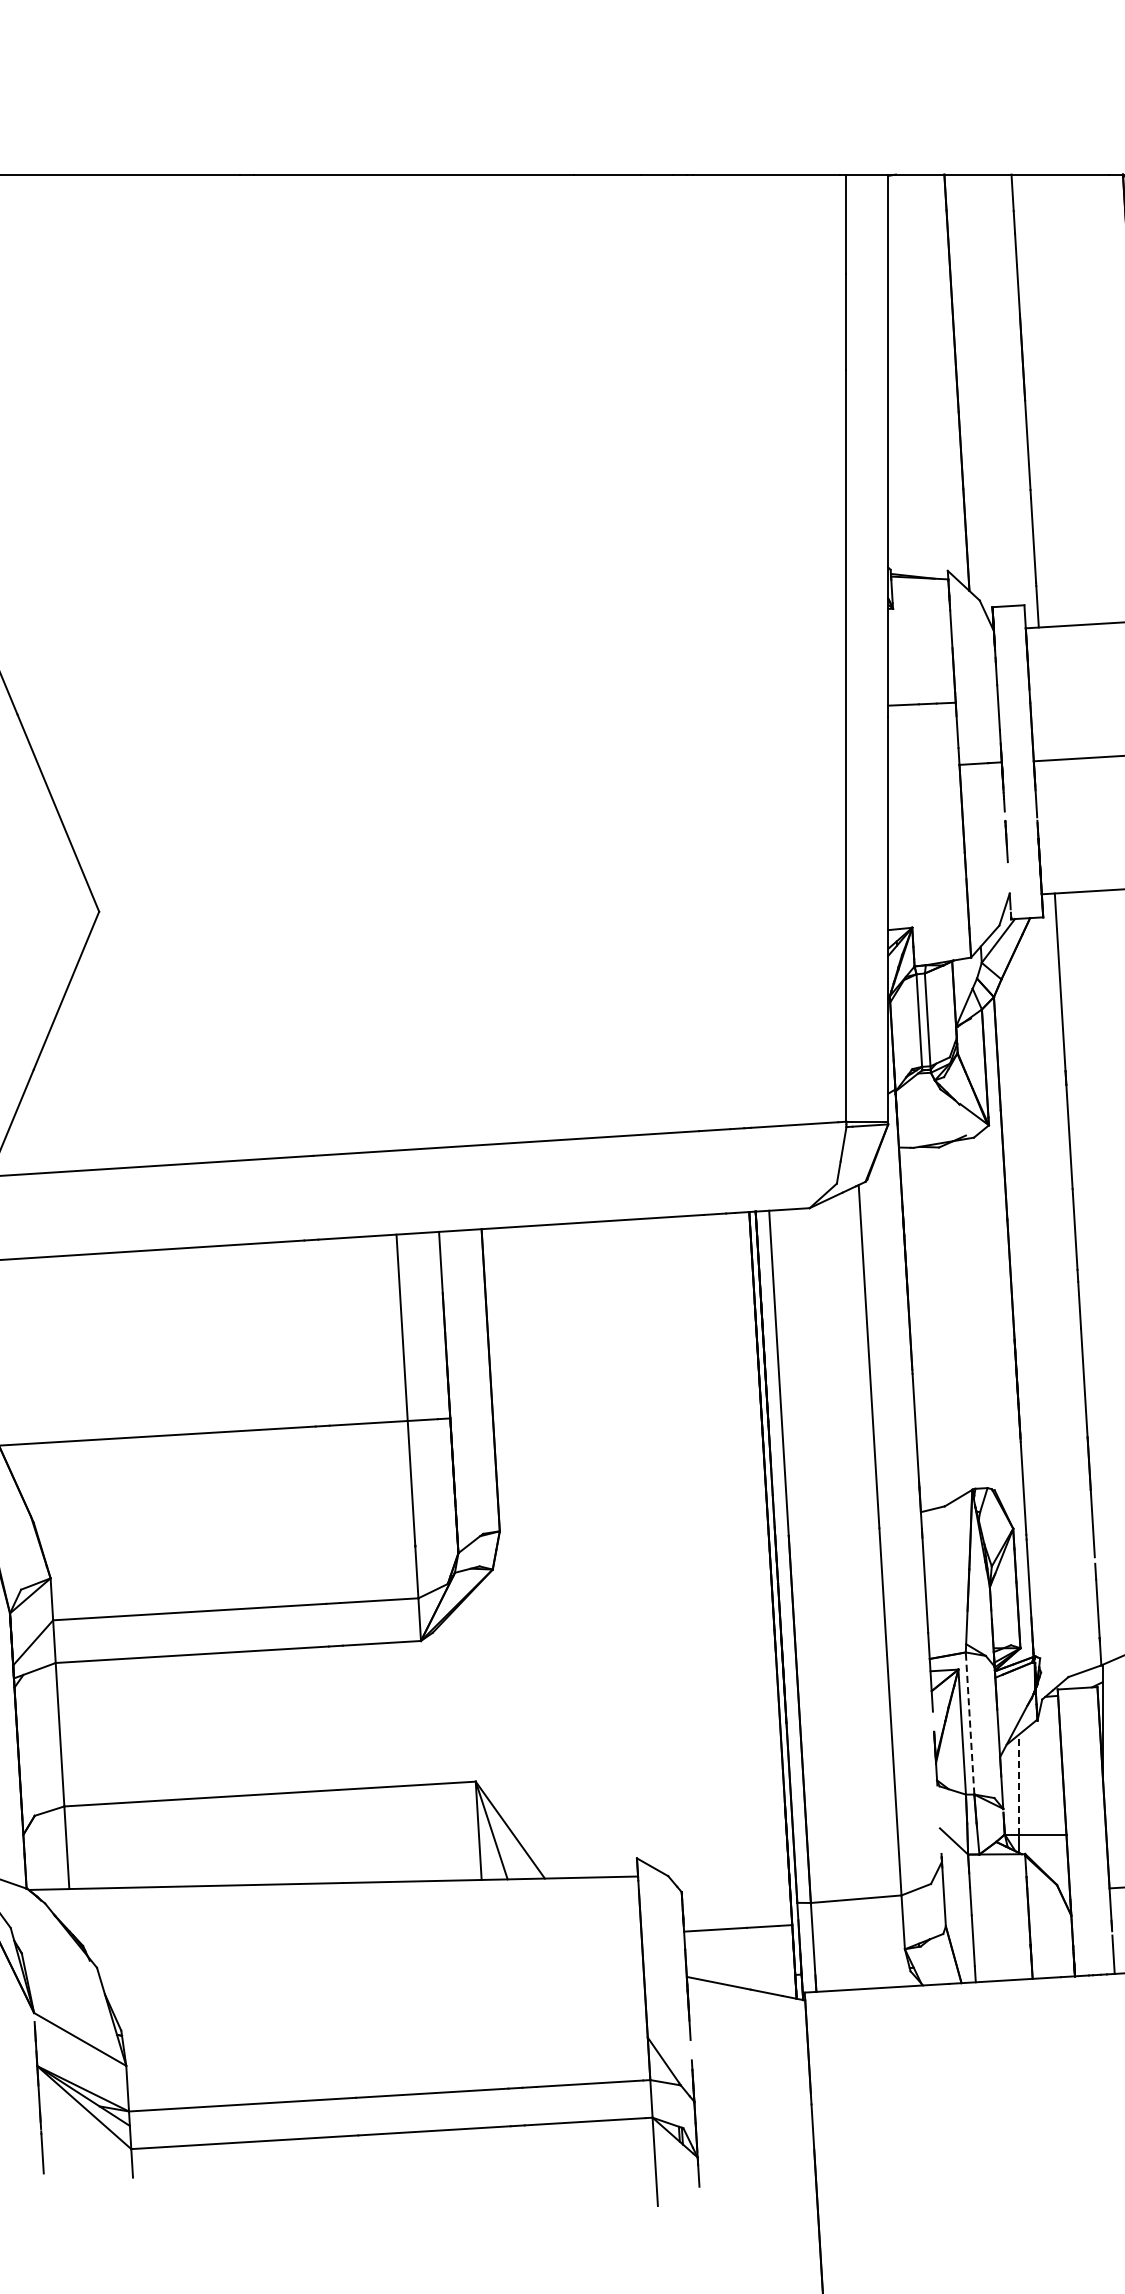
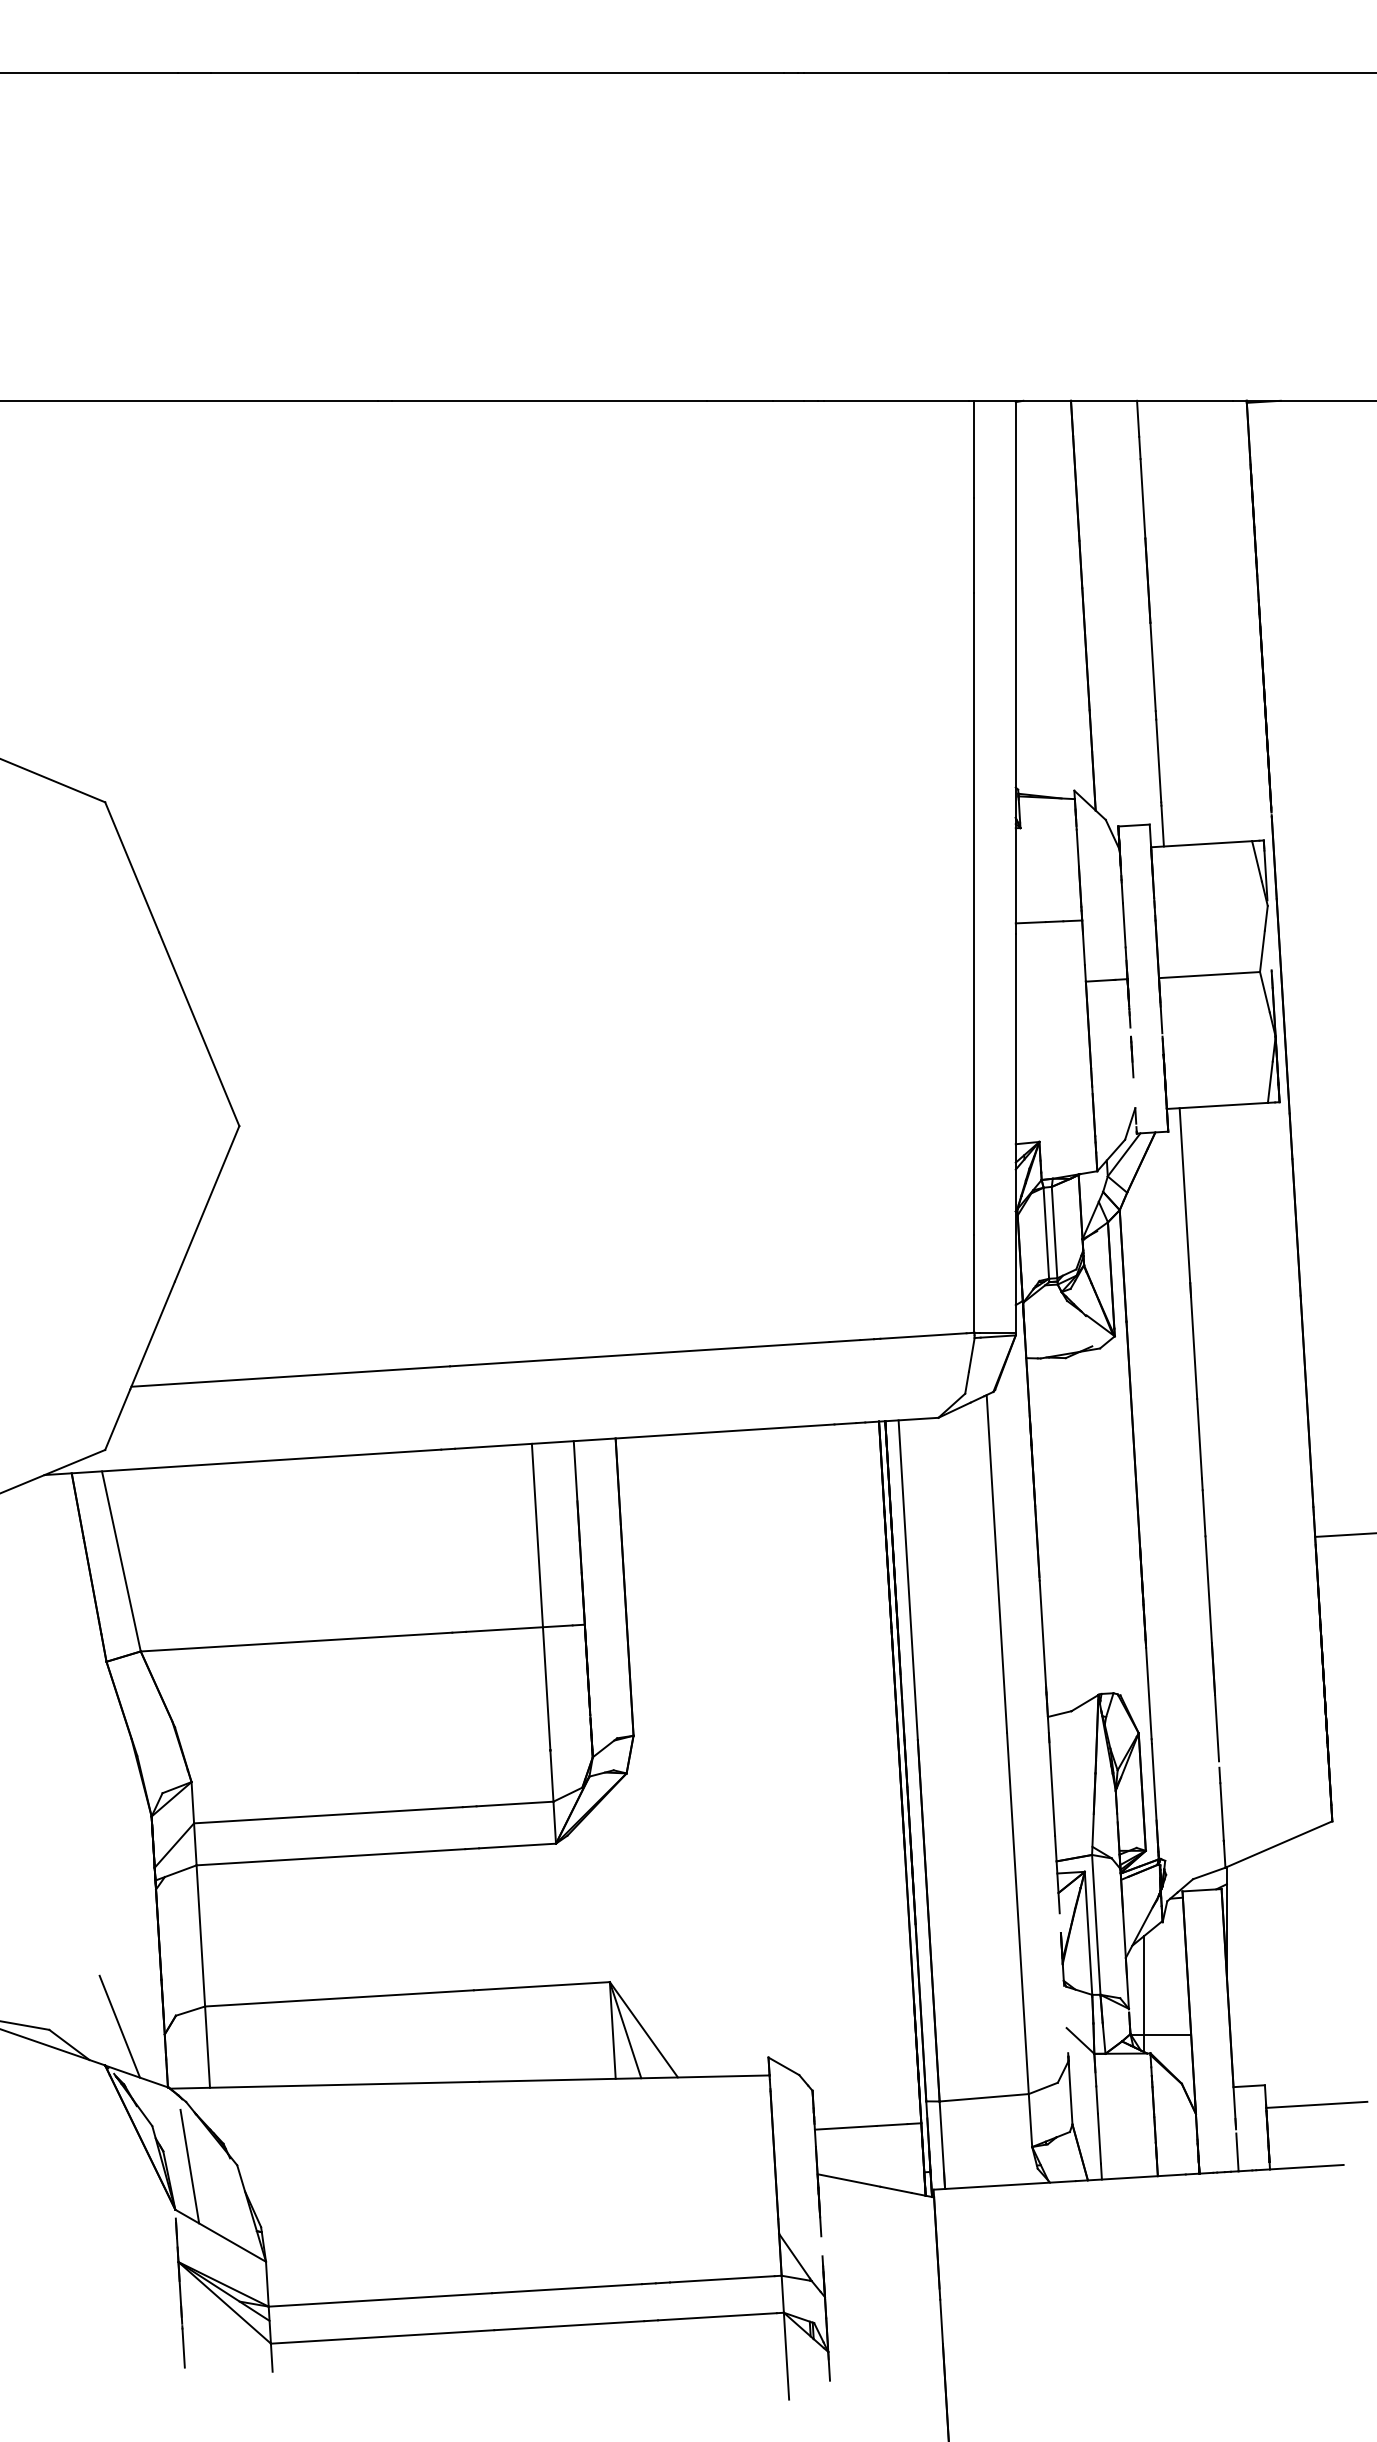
line: (970, 1723) -> (1096, 1924), dashed -> solid
line: (1019, 1784) -> (1144, 1984), dashed -> solid
line: (48, 1969) -> (189, 2166), added

